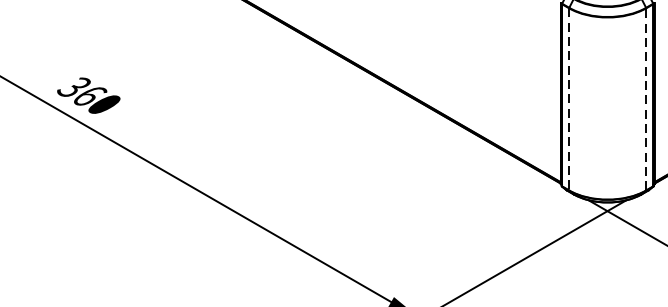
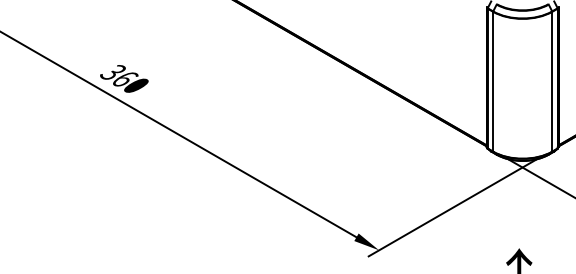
line: (569, 99) -> (493, 81), dashed -> solid
line: (646, 99) -> (552, 81), dashed -> solid

